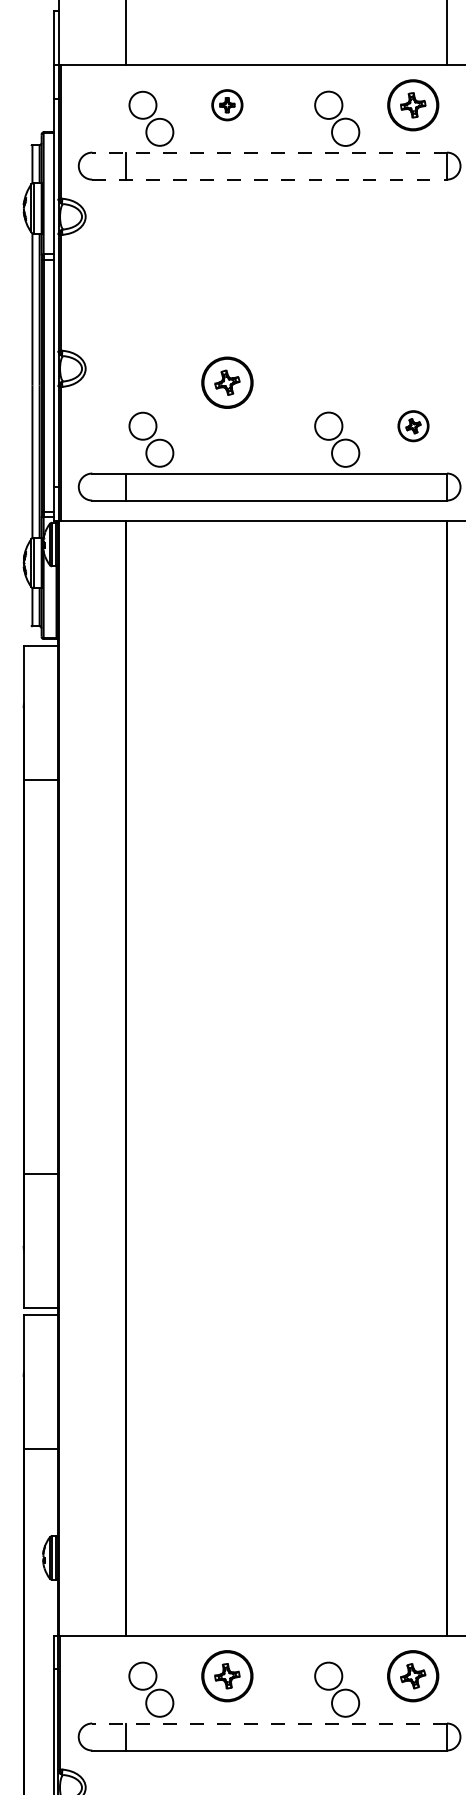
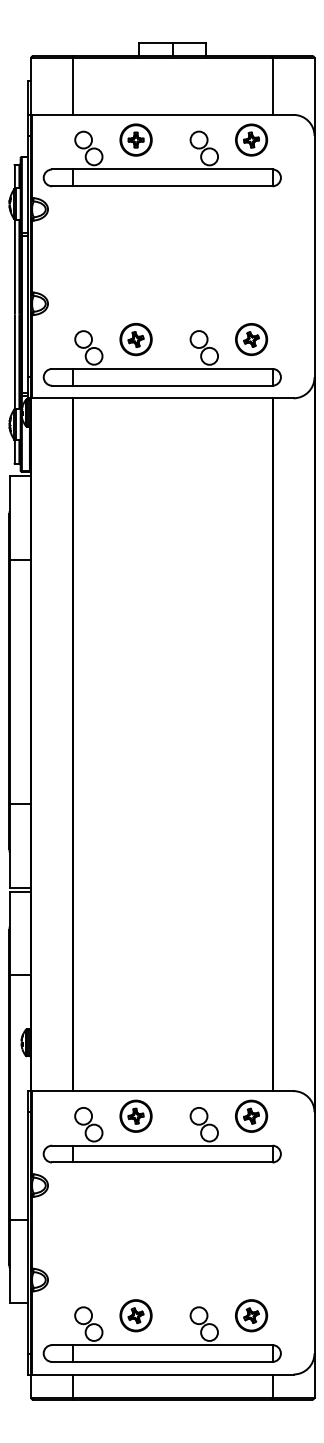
part: (226, 104) -> (135, 139), size x1.67
line: (268, 152) -> (161, 169), dashed -> solid
line: (269, 179) -> (162, 186), dashed -> solid
part: (226, 382) -> (135, 339), moved
part: (413, 426) -> (251, 339), size x1.67
line: (268, 1723) -> (161, 1145), dashed -> solid

